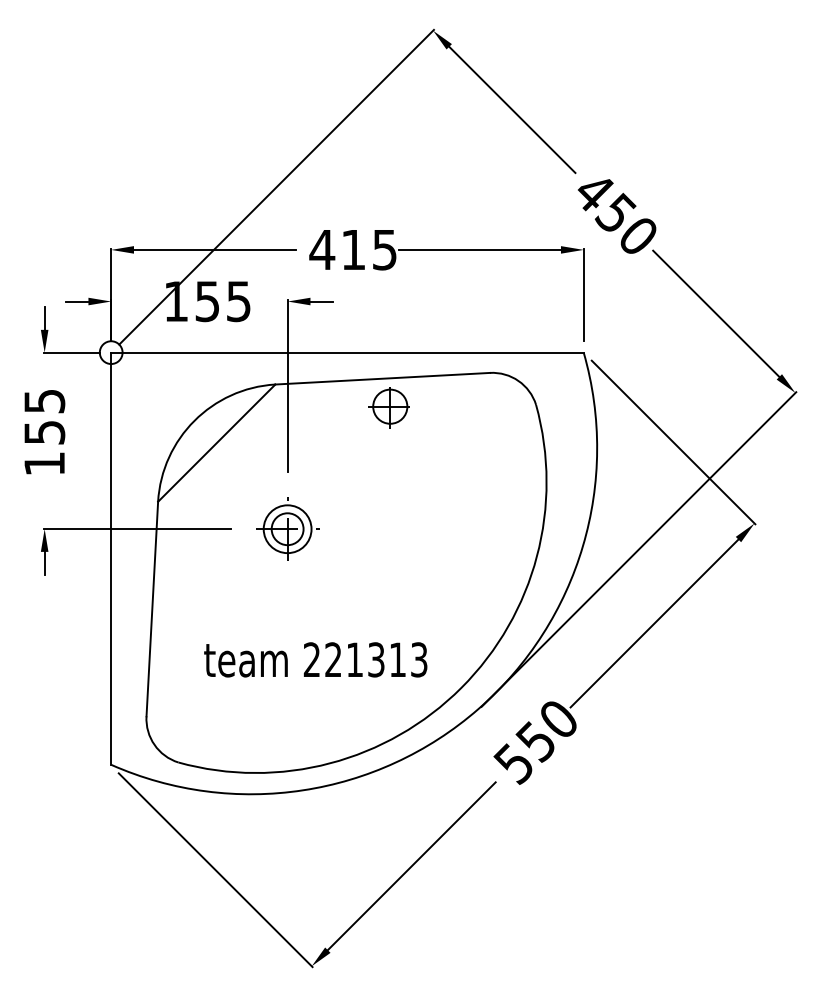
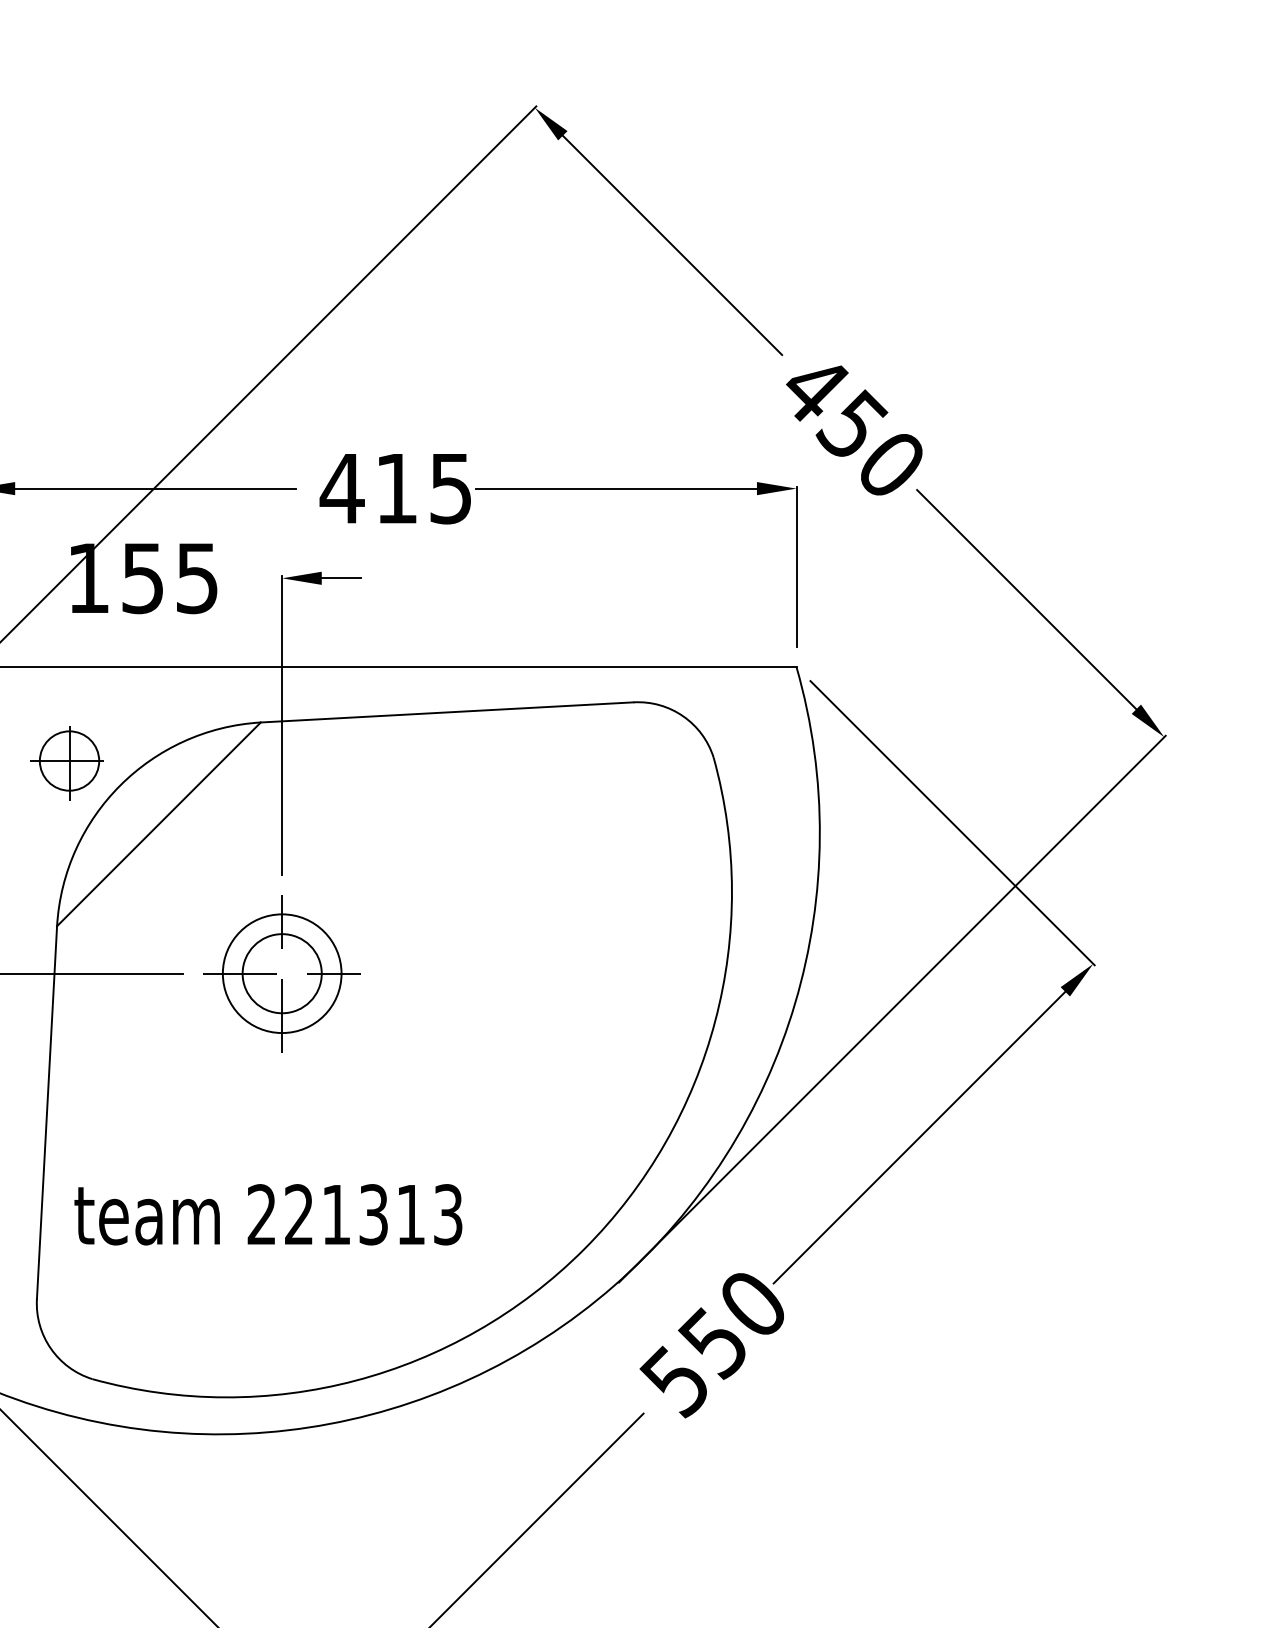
part: (388, 407) -> (66, 762), moved
part: (287, 529) -> (281, 974), size x1.43
text: (315, 659) -> (267, 1214), moved

